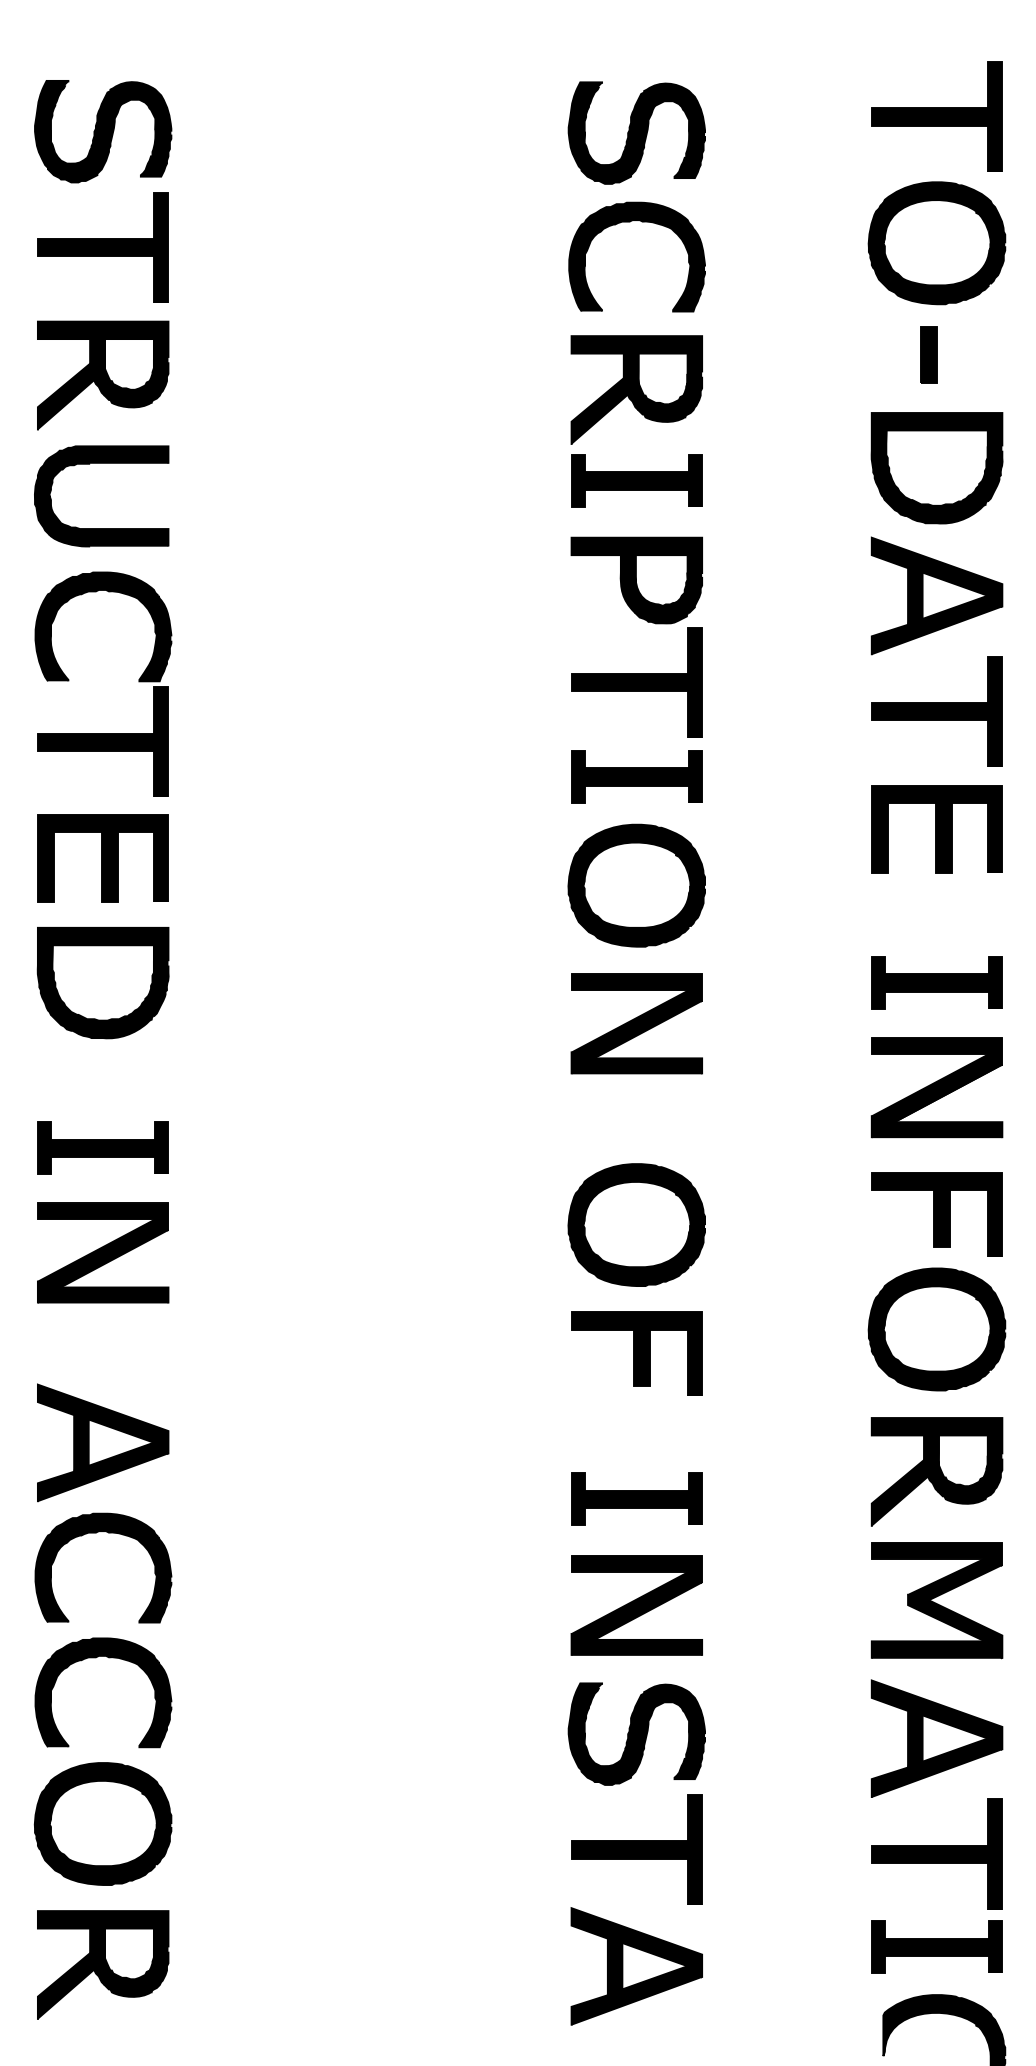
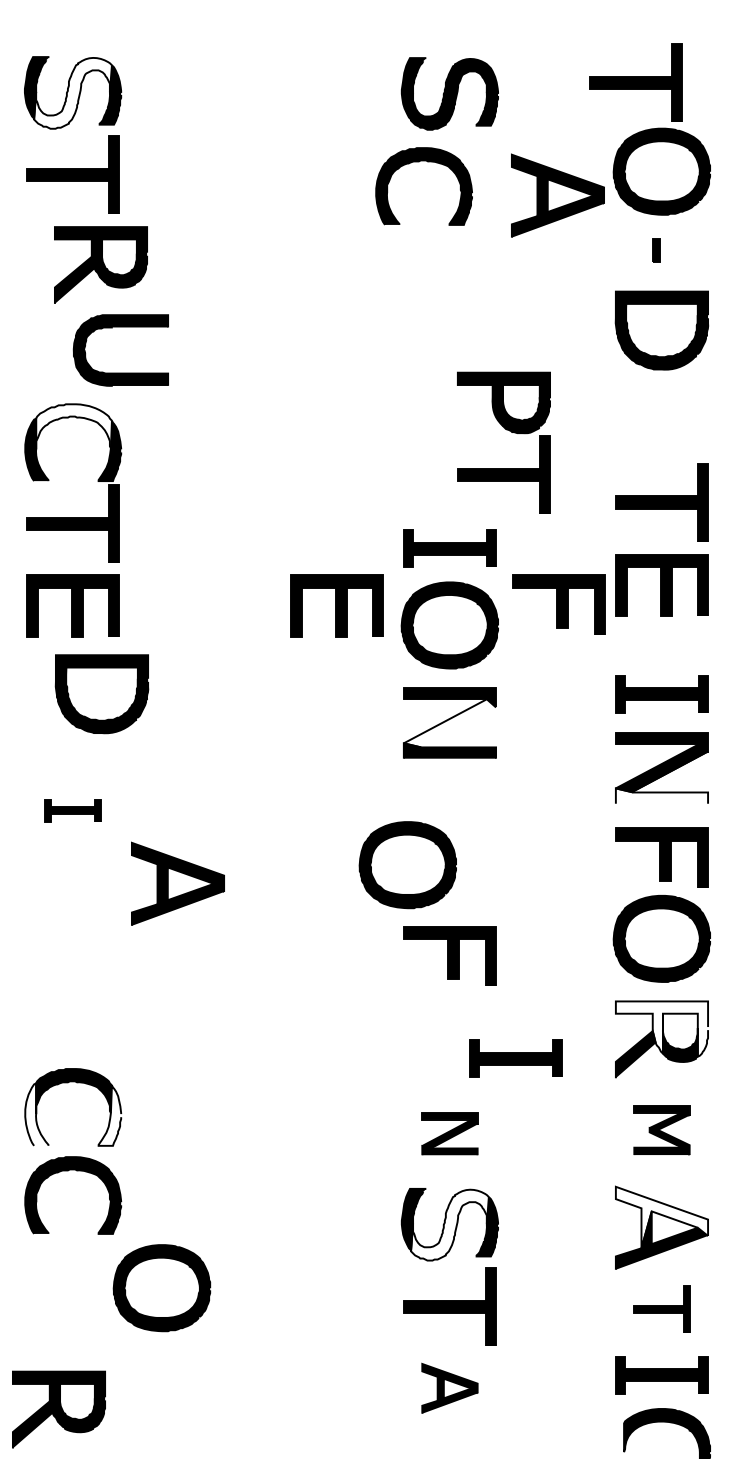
part: (936, 116) -> (635, 82), moved
fill: (102, 131) -> (72, 92), removed
part: (630, 223) -> (419, 162), moved
part: (929, 354) -> (656, 250), size x0.6
part: (102, 374) -> (100, 264), moved
part: (636, 421) -> (449, 297), removed
part: (101, 527) -> (120, 372), moved
part: (936, 595) -> (557, 195), moved
fill: (103, 603) -> (73, 426), removed
part: (640, 619) -> (506, 430), moved
part: (790, 856) -> (558, 604), added
part: (476, 857) -> (336, 605), added
part: (102, 983) -> (101, 694), moved
fill: (636, 1024) -> (449, 723), removed
fill: (936, 1126) -> (661, 795), removed
part: (102, 1147) -> (72, 810), size x0.6
part: (636, 1225) -> (407, 865), moved
part: (102, 1252) -> (72, 884), removed
part: (102, 1442) -> (177, 883), moved
fill: (936, 1456) -> (661, 1028), removed
part: (636, 1498) -> (515, 1058), moved
fill: (51, 1578) -> (36, 1114), removed
fill: (154, 1579) -> (109, 1115), removed
part: (936, 1600) -> (661, 1130), size x0.6
part: (636, 1605) -> (449, 1133), size x0.6
fill: (936, 1723) -> (661, 1217), removed
fill: (636, 1733) -> (449, 1224), removed
part: (102, 1824) -> (161, 1288), moved
part: (936, 1854) -> (661, 1309), size x0.6
part: (102, 1964) -> (58, 1409), moved
part: (636, 1966) -> (449, 1388), size x0.6

